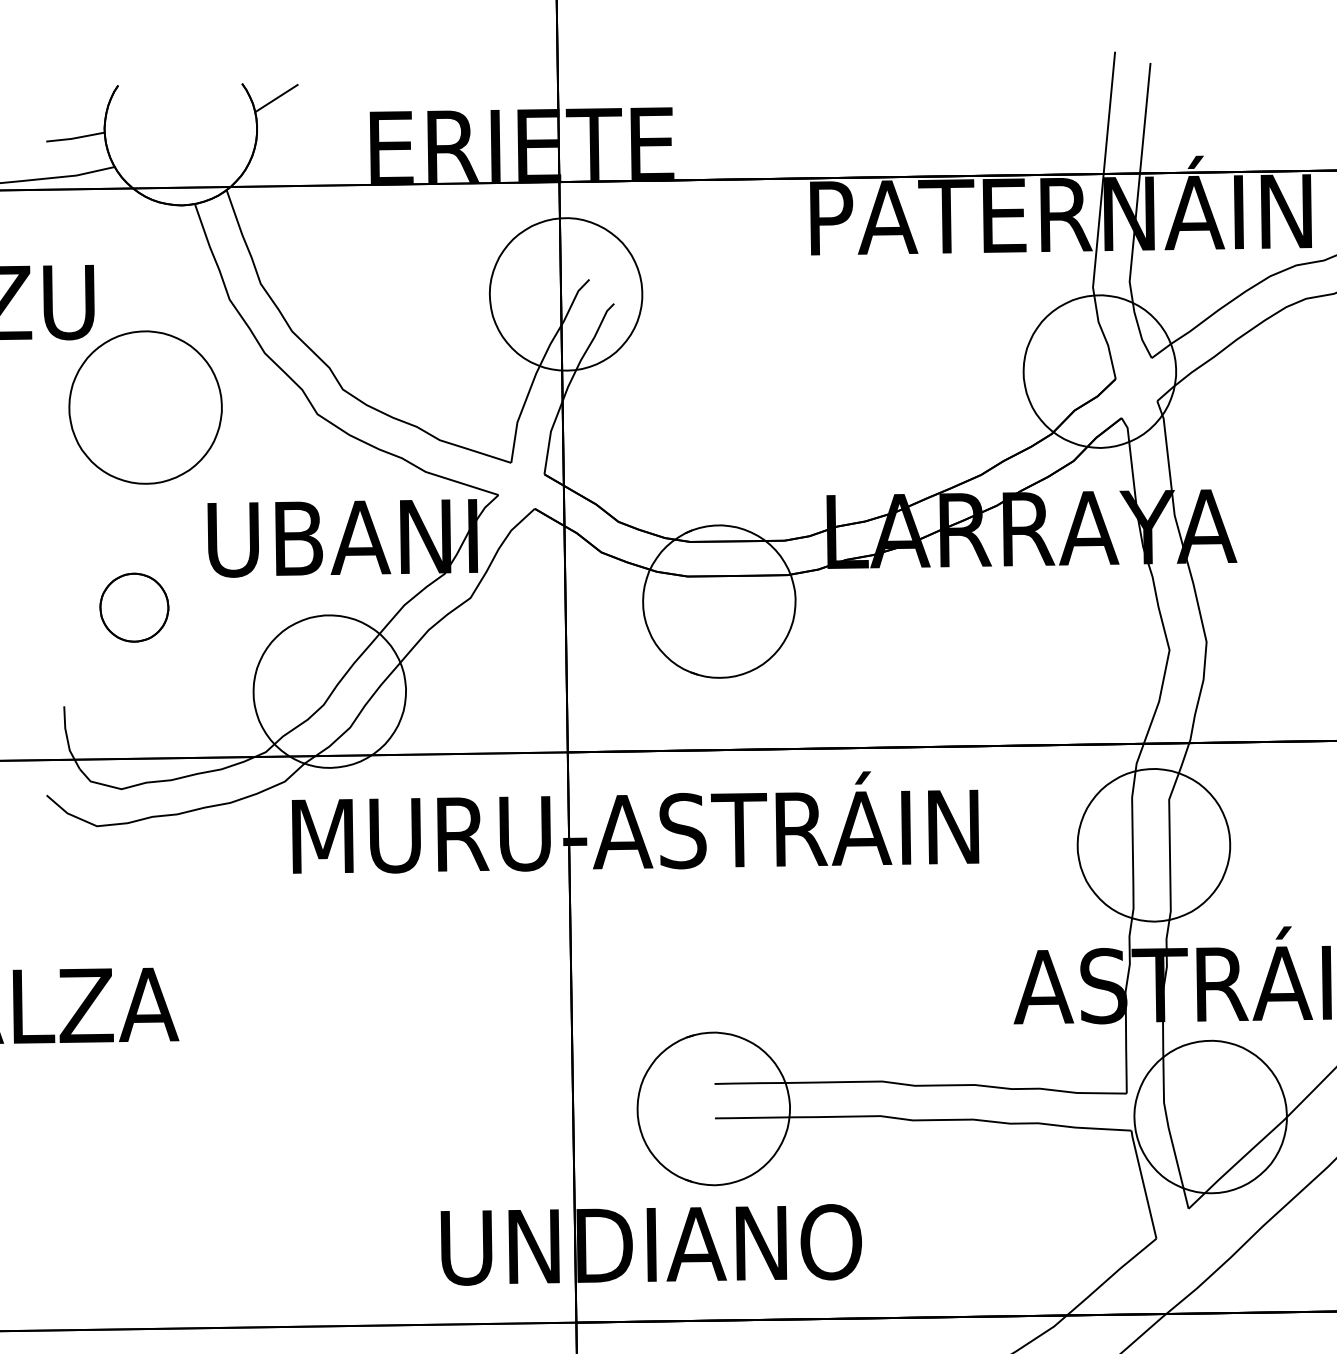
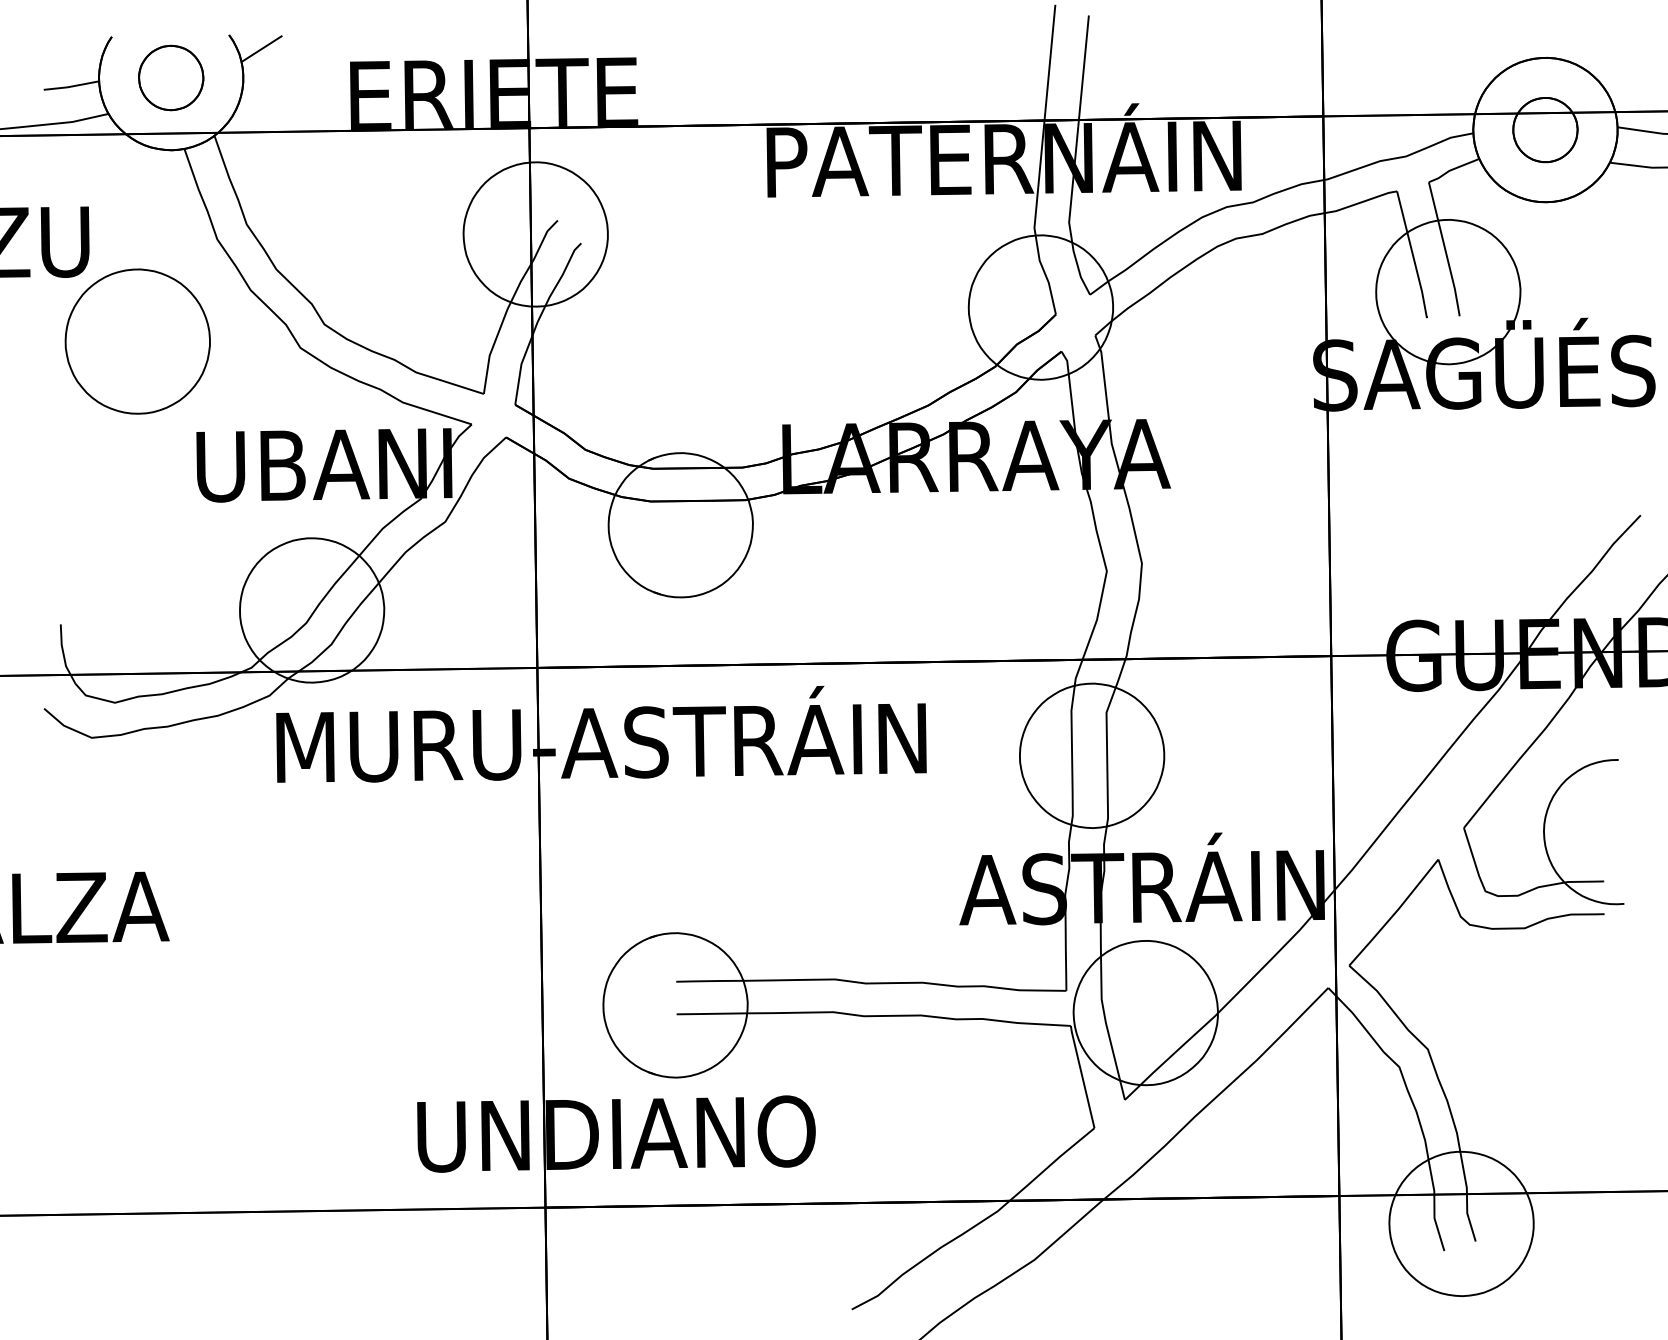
part: (134, 607) -> (171, 77), moved

